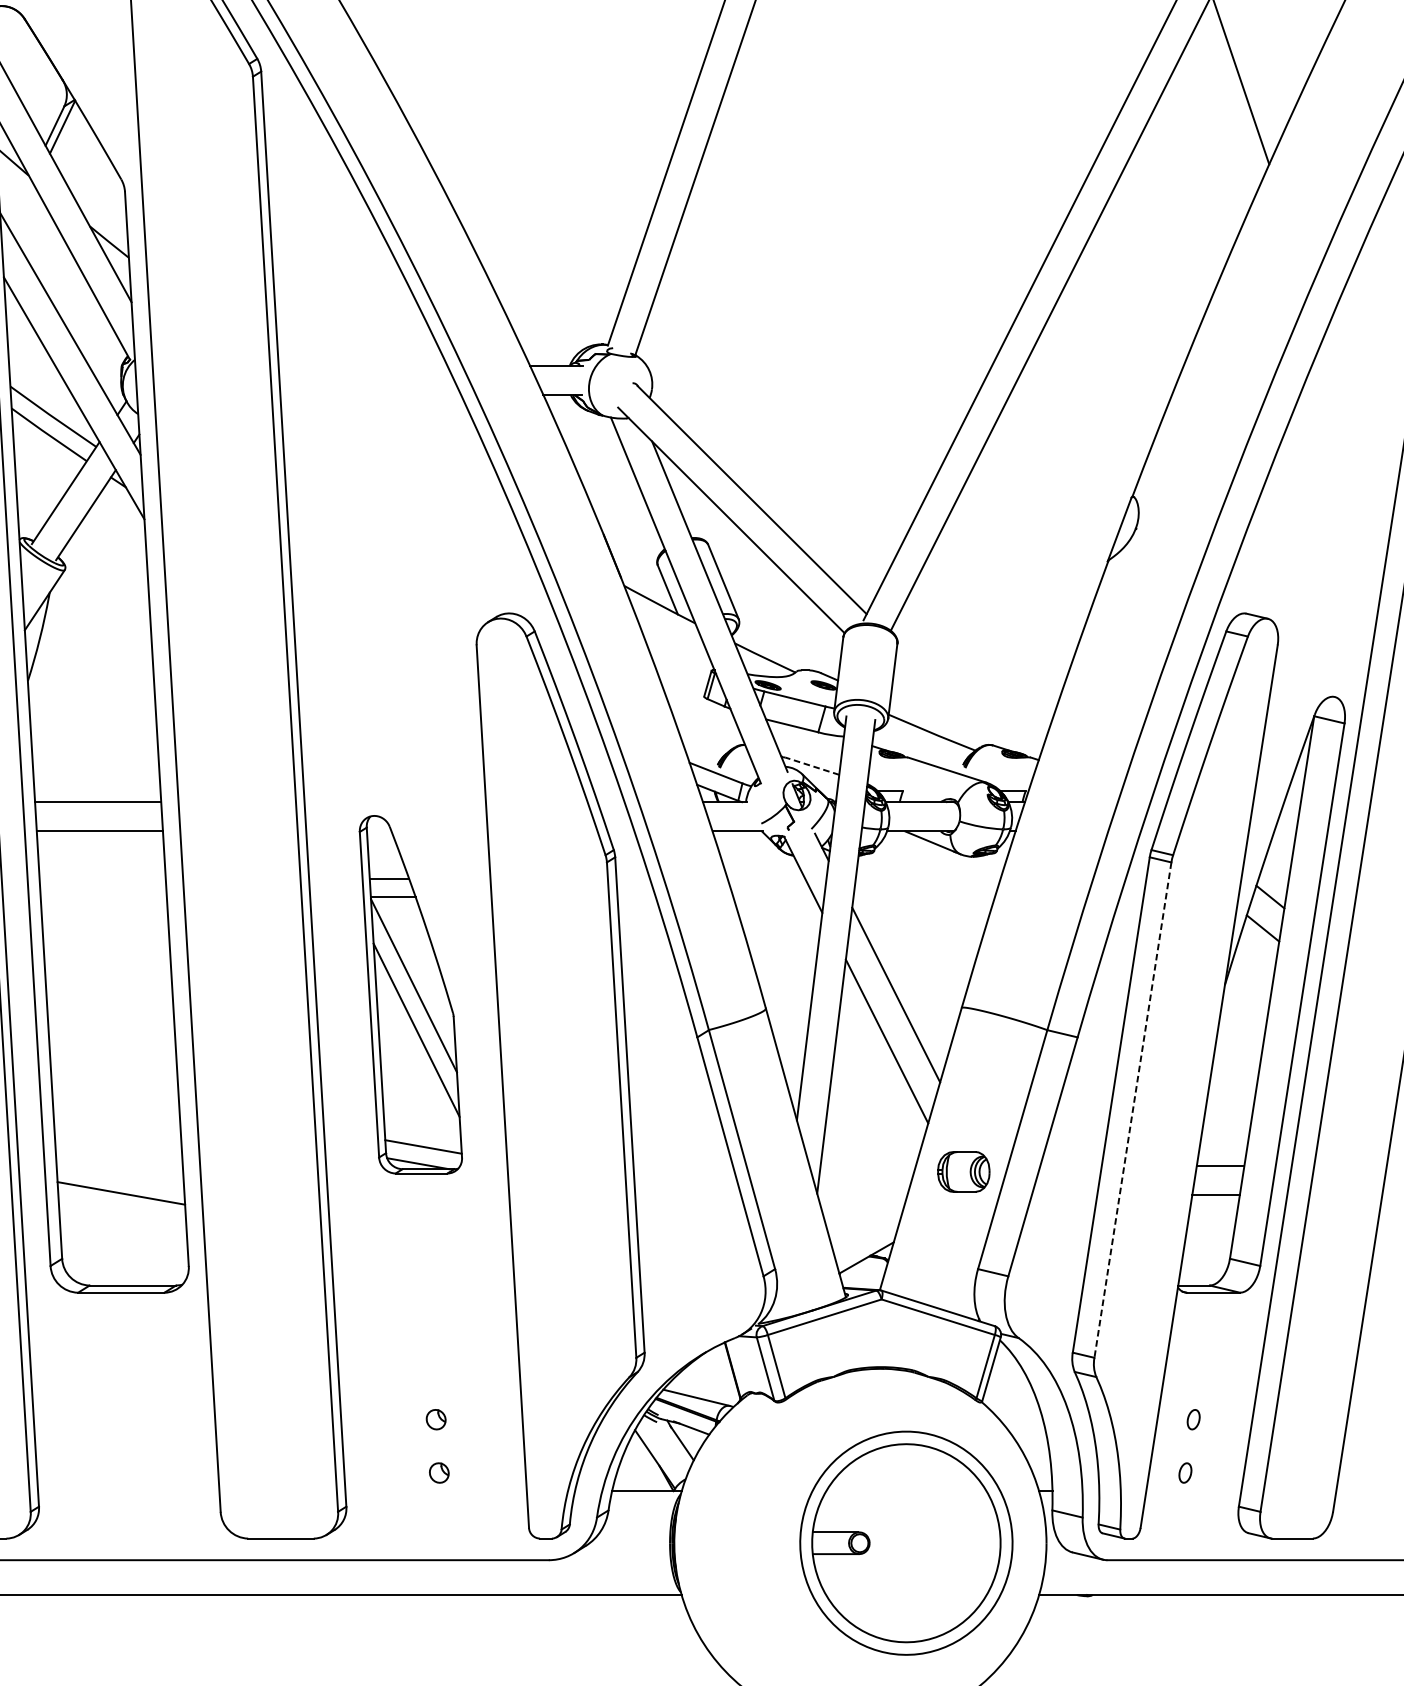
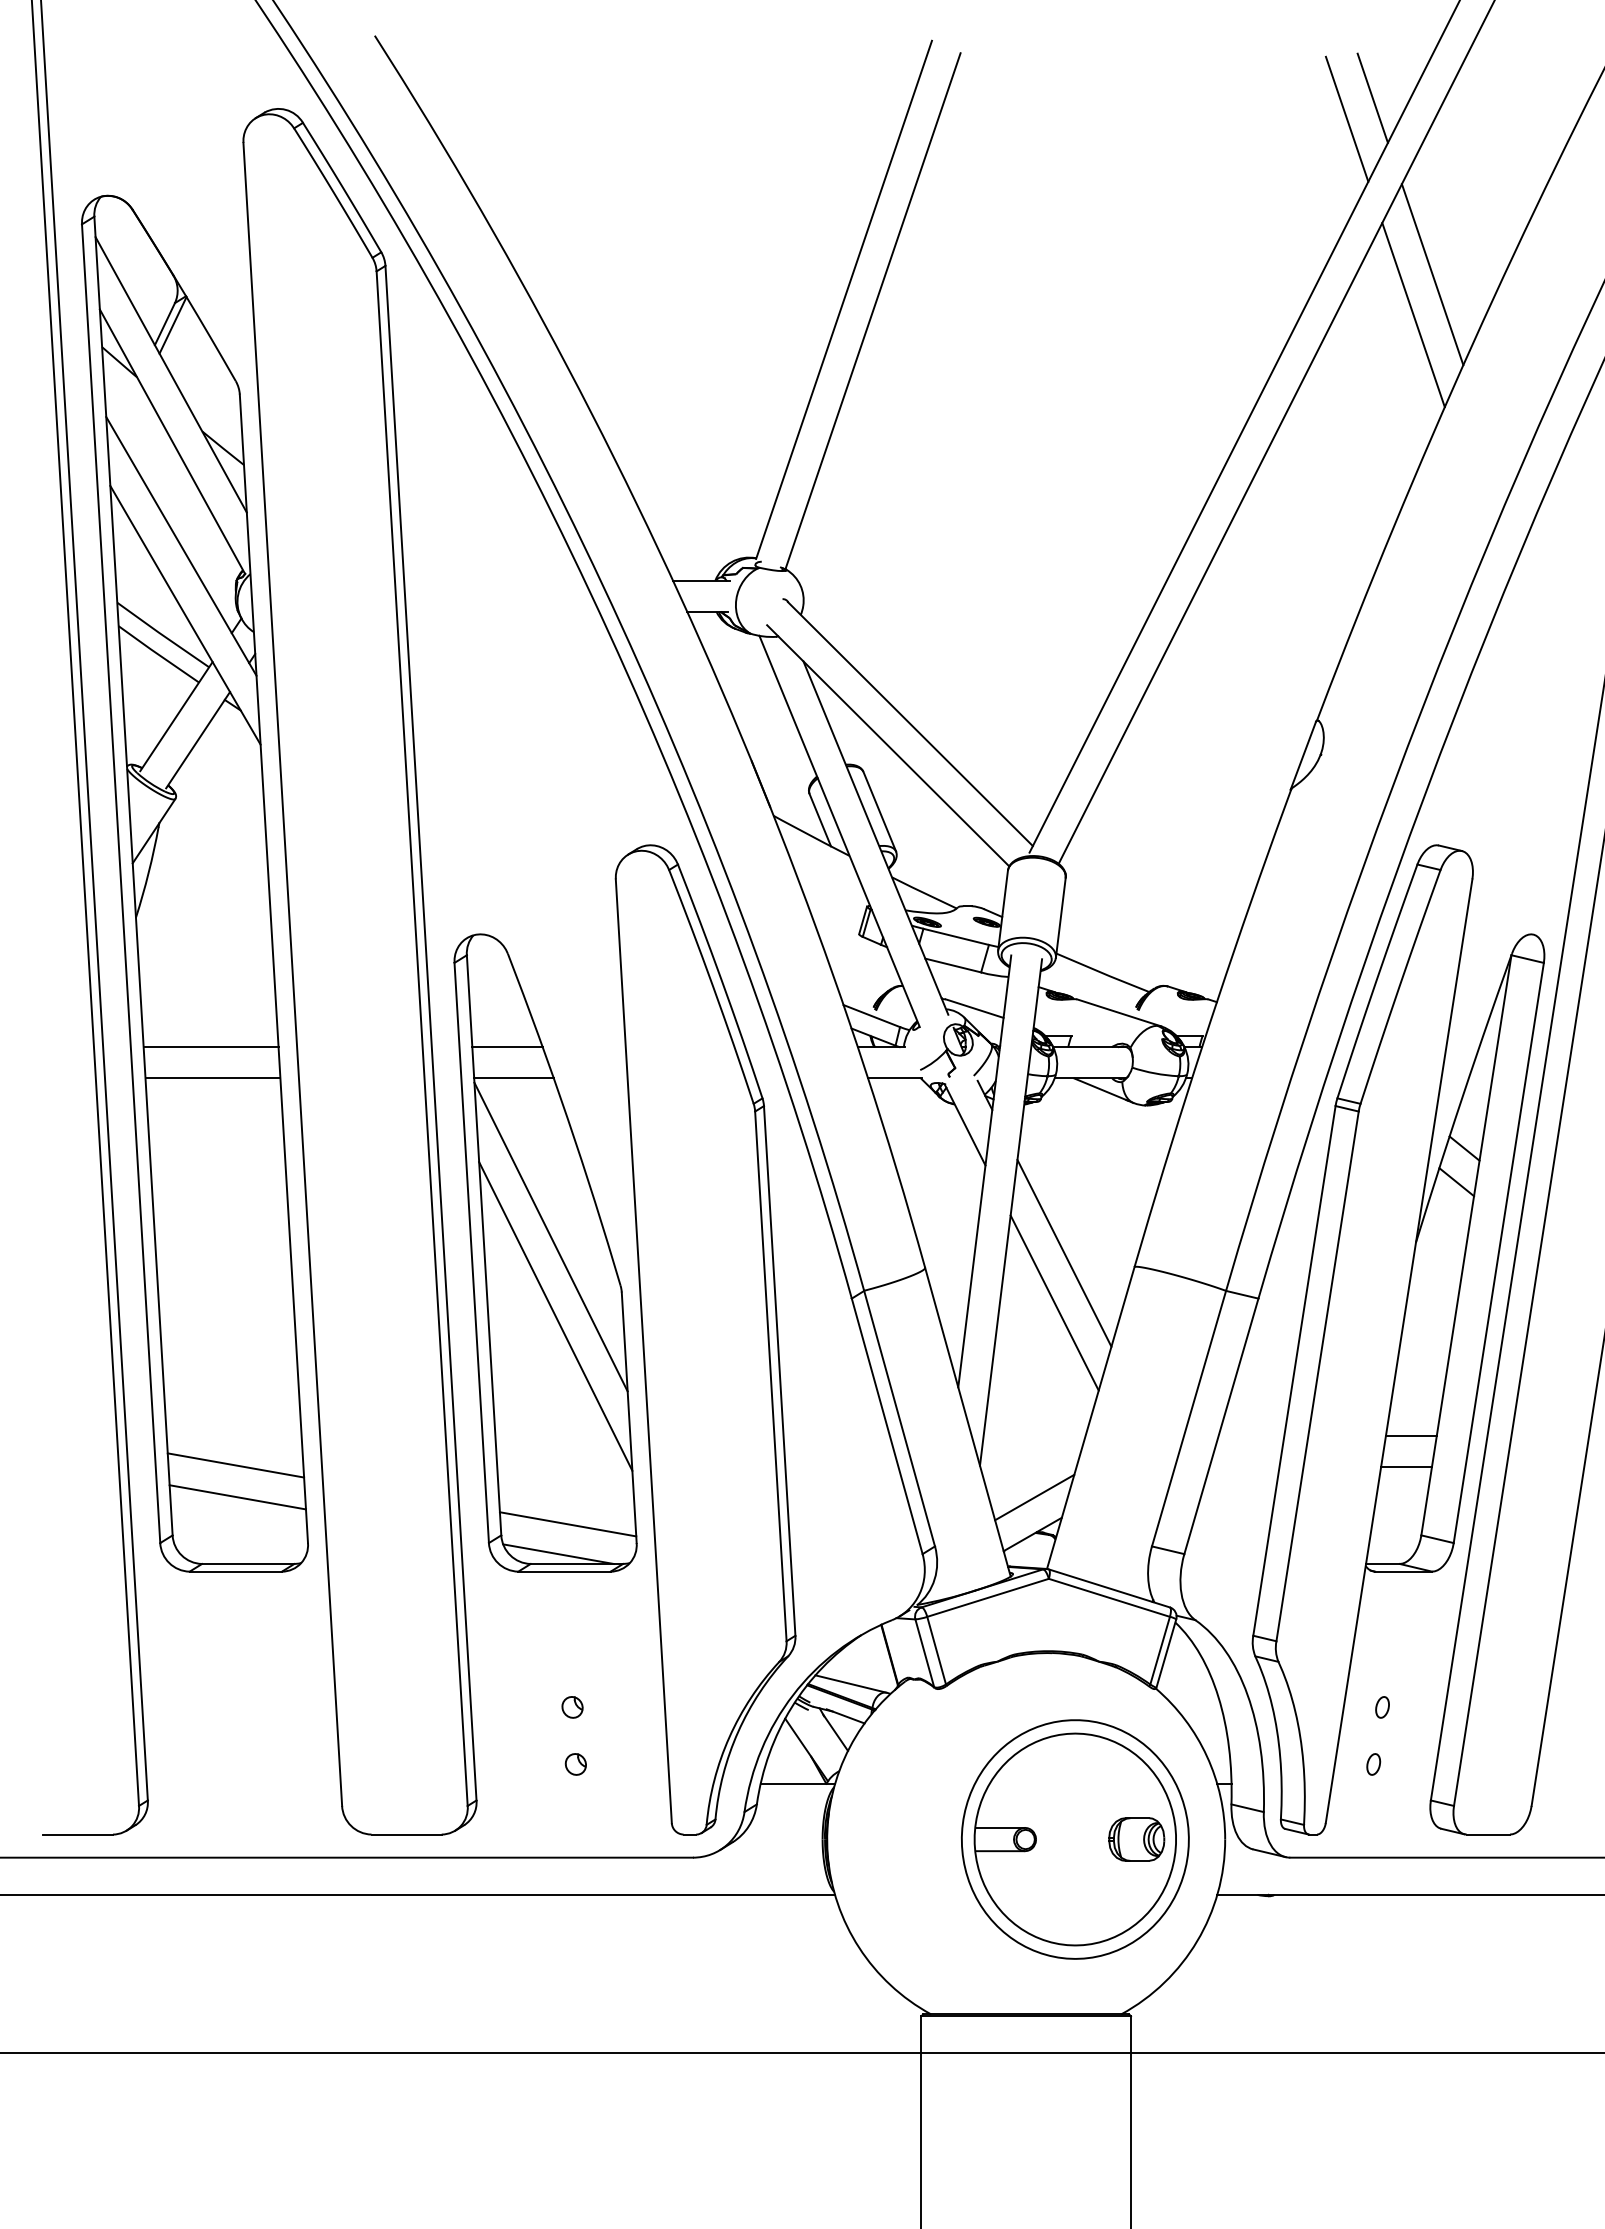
line: (1222, 117) -> (1413, 314), added
line: (812, 766) -> (974, 1008), dashed -> solid
part: (410, 994) -> (545, 1252), size x1.67
line: (1132, 1110) -> (1317, 1376), dashed -> solid
part: (963, 1171) -> (1136, 1839), moved
line: (122, 1223) -> (237, 1497), added
line: (868, 1223) -> (1034, 1497), added

